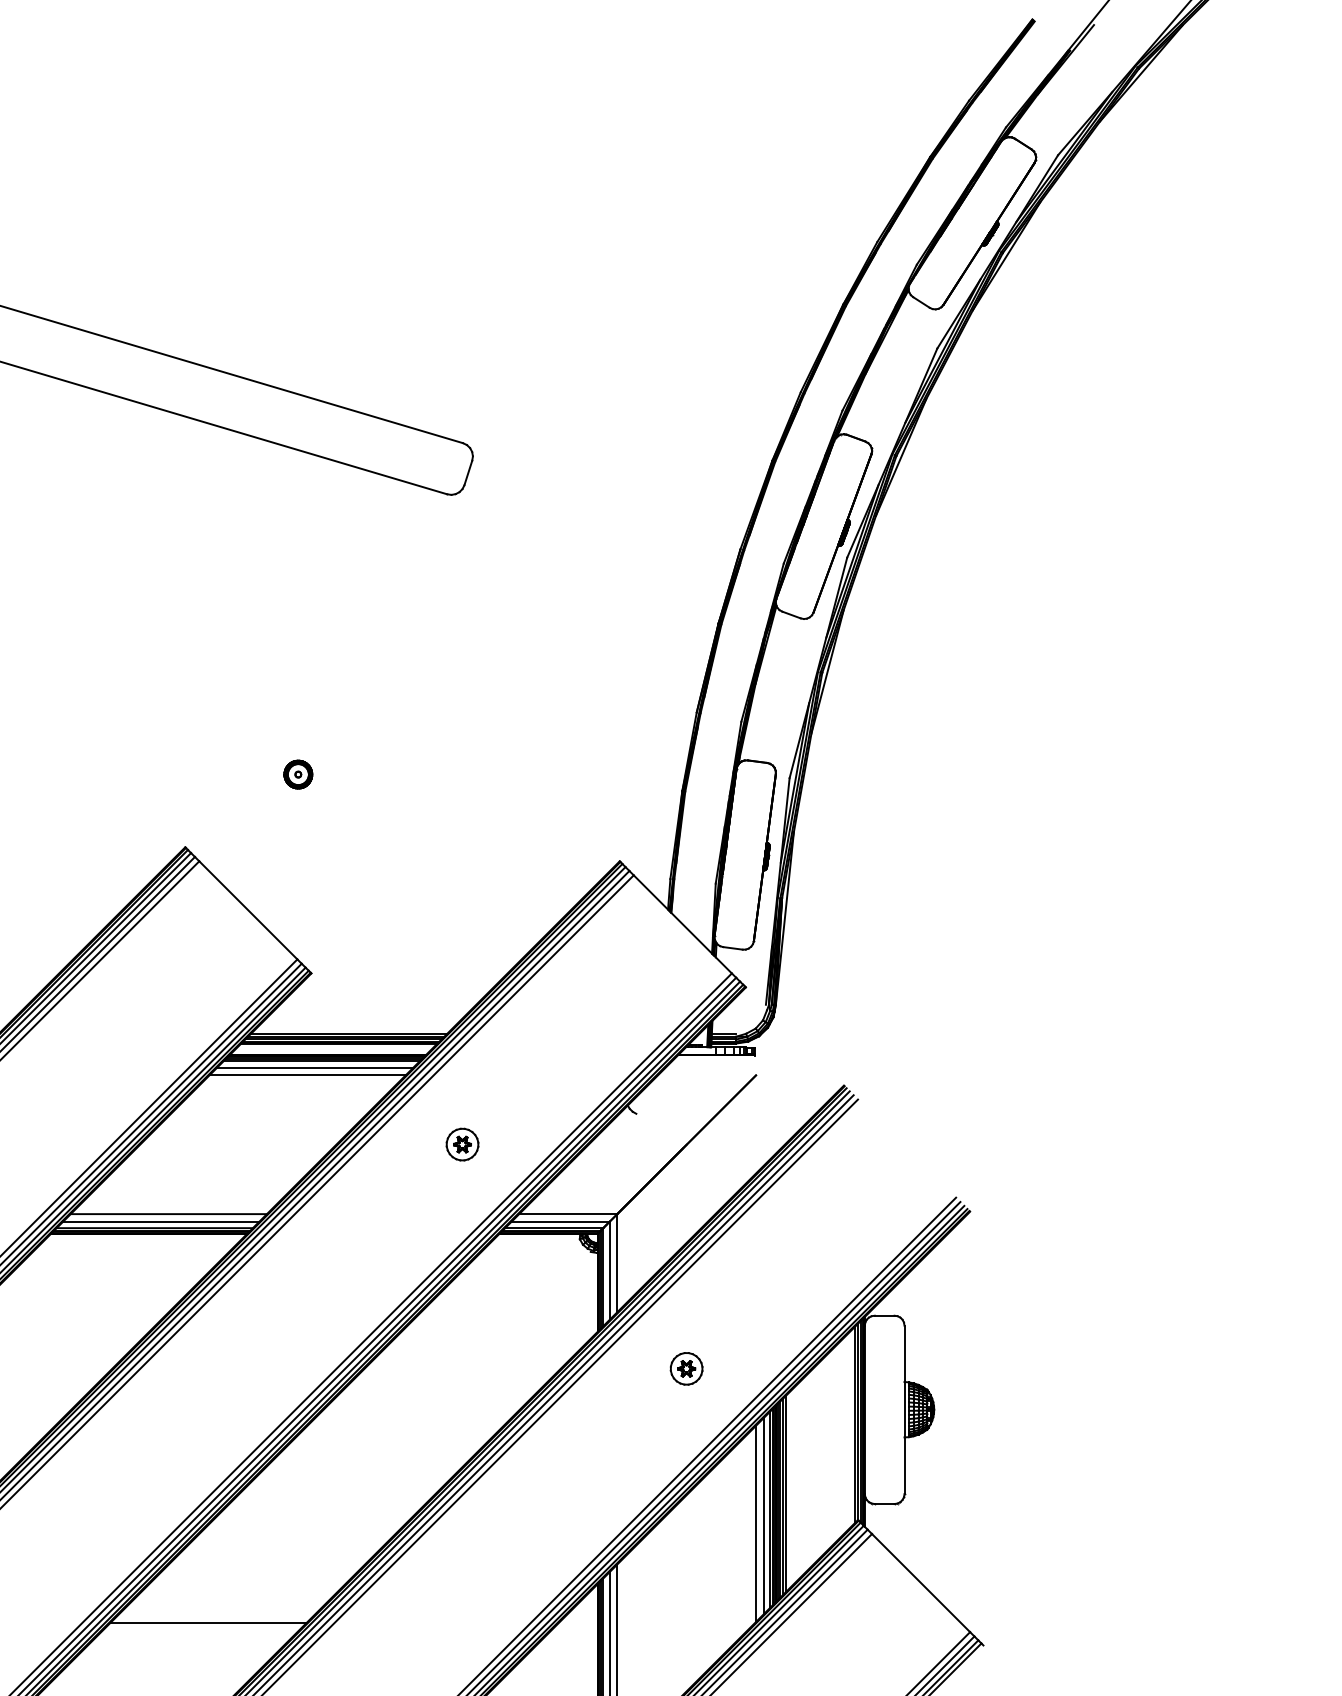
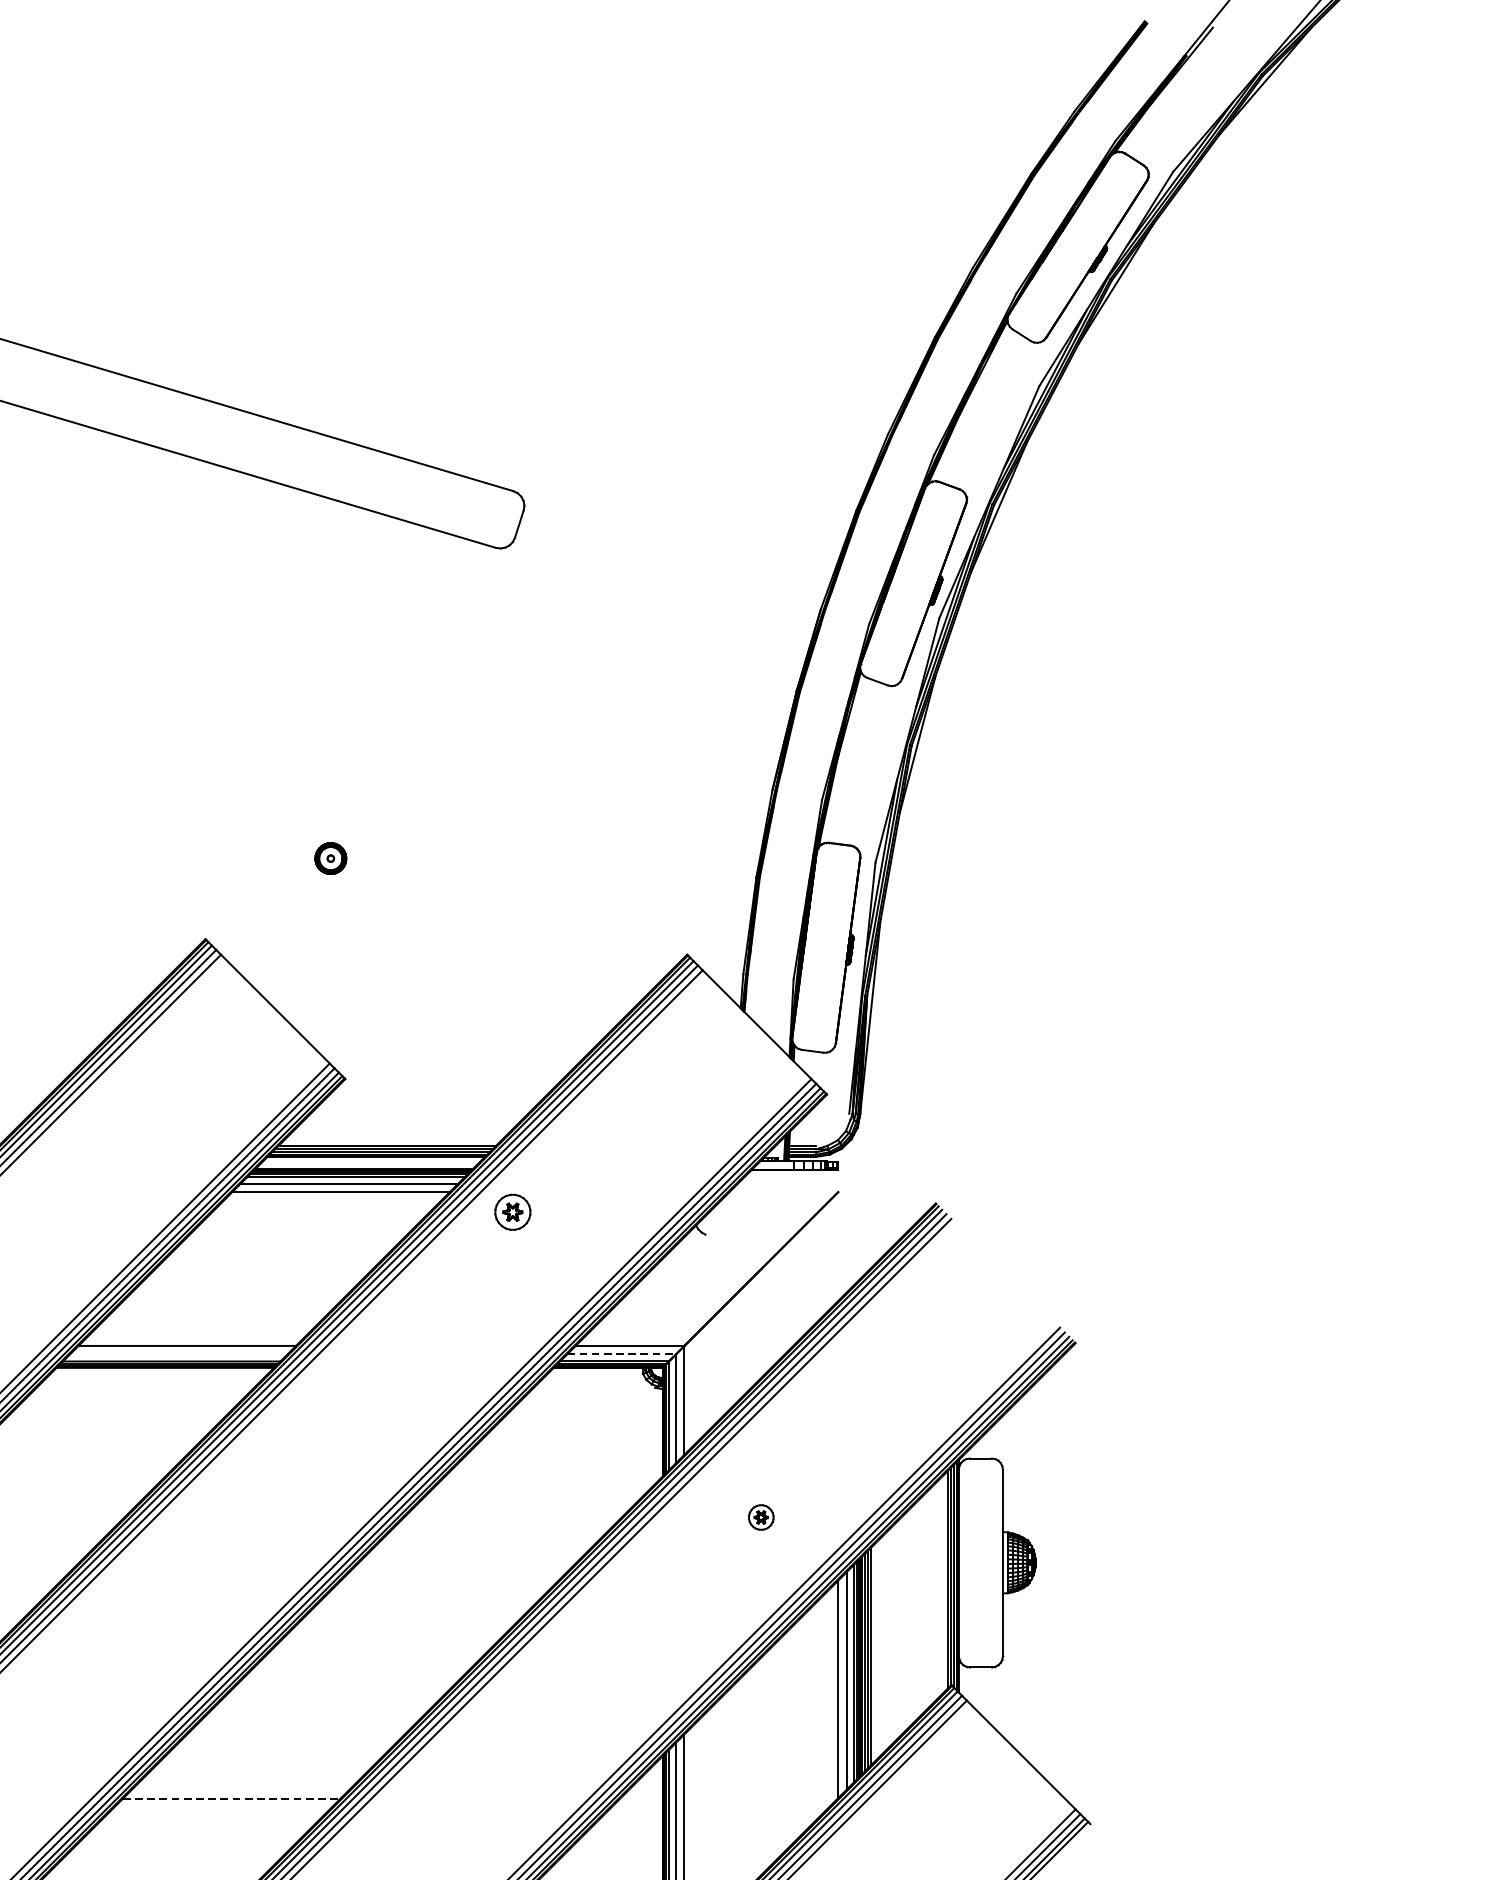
part: (462, 1144) -> (512, 1212), moved
line: (161, 1221) -> (179, 1354), removed
line: (561, 1221) -> (622, 1354), solid -> dashed
part: (686, 1368) -> (761, 1517), size x0.7
line: (209, 1622) -> (232, 1798), solid -> dashed

